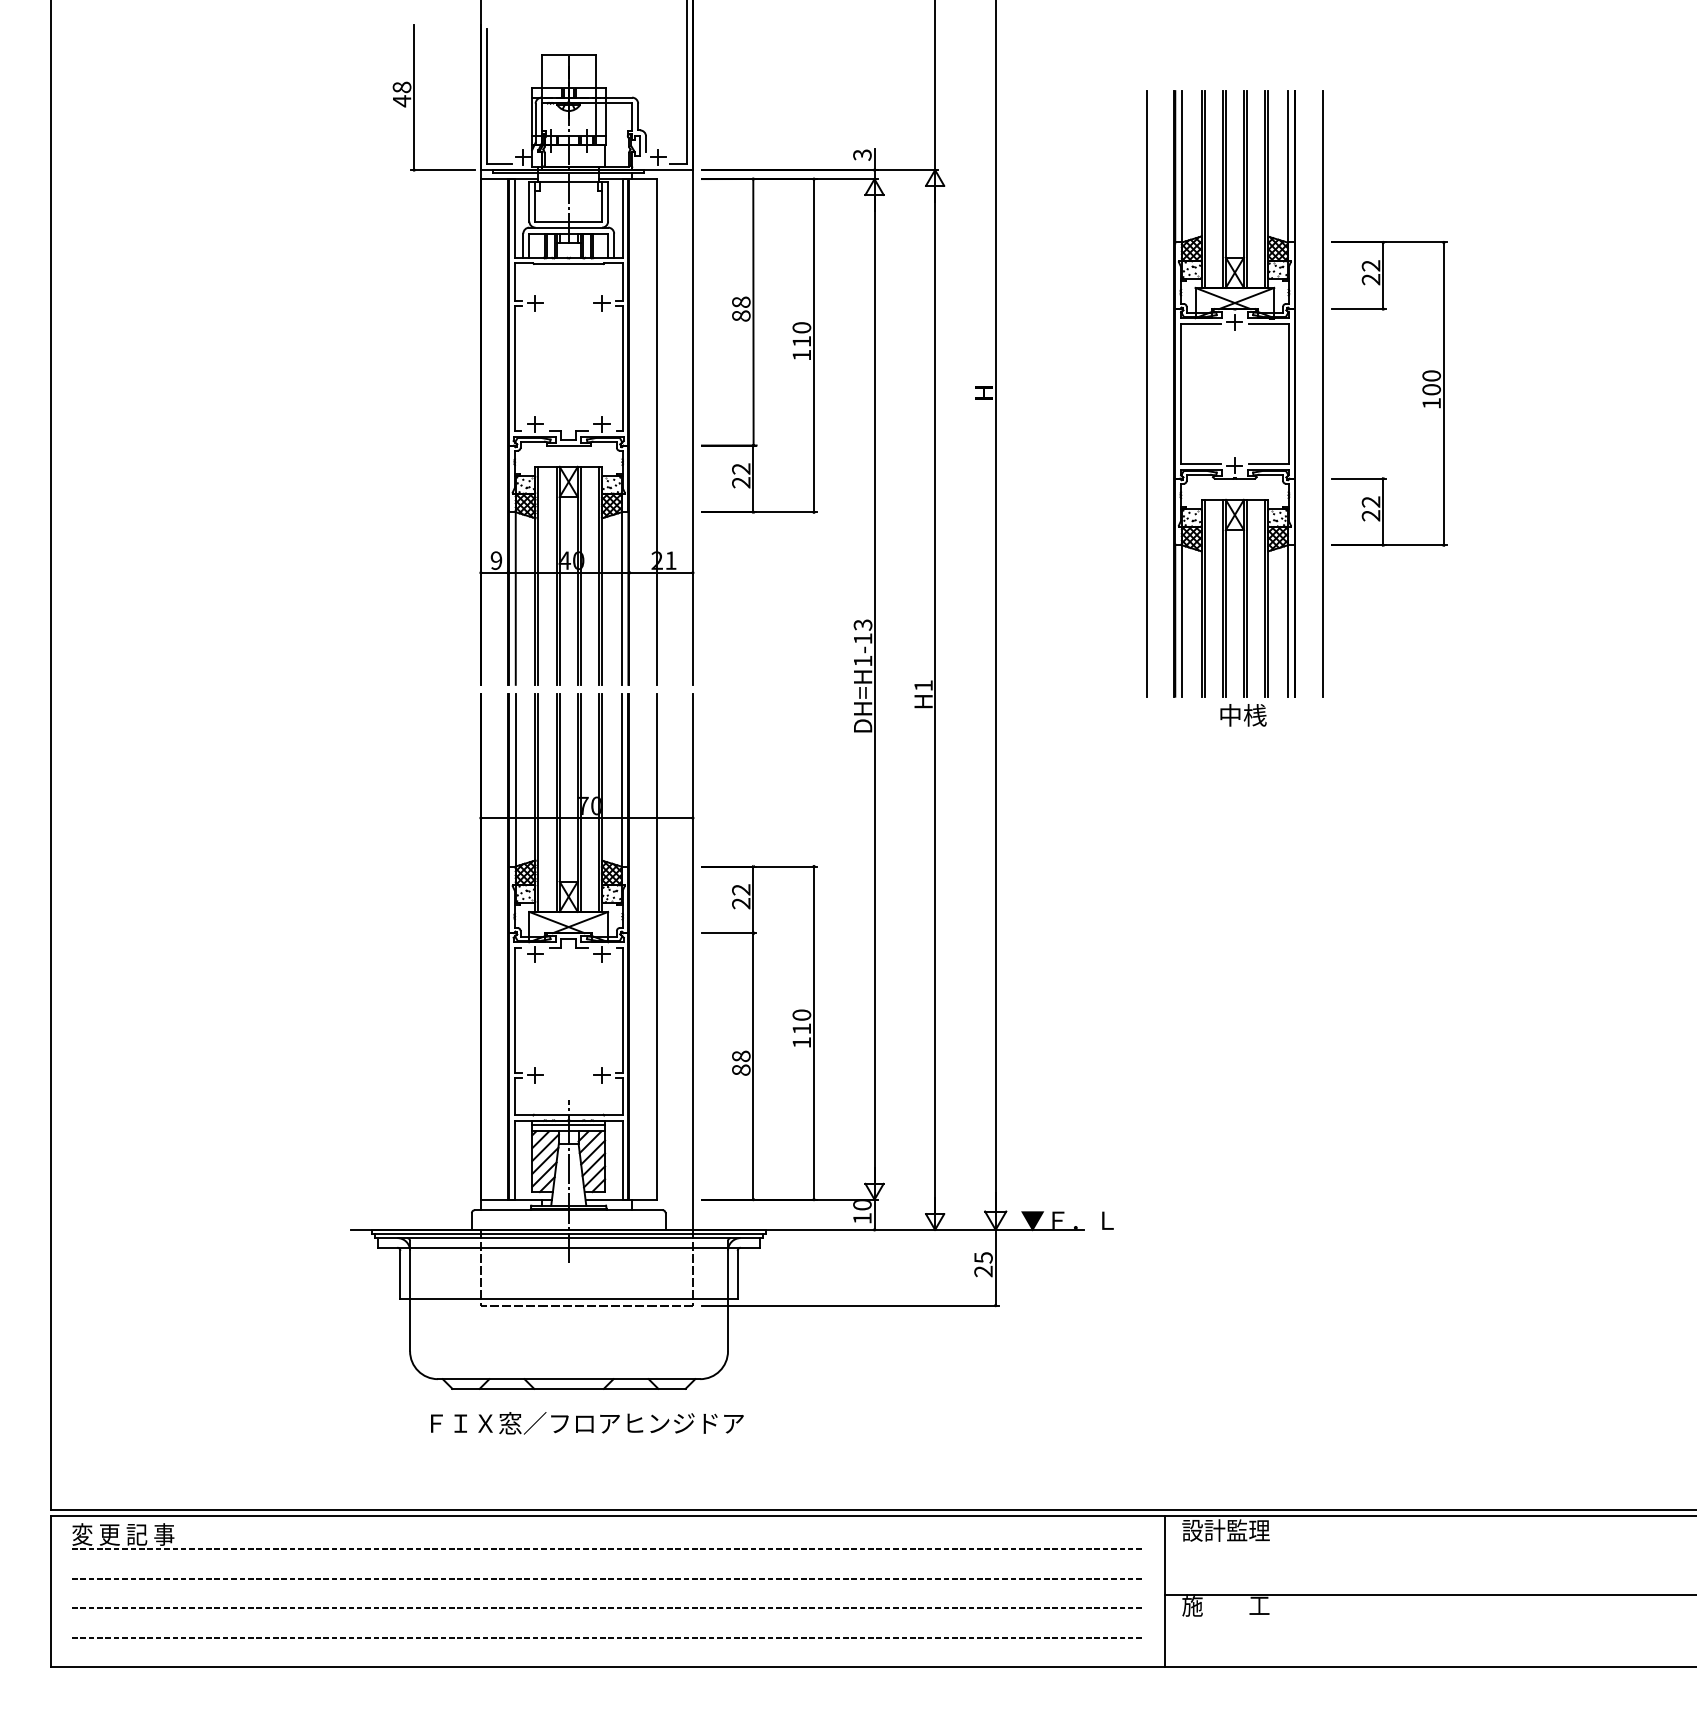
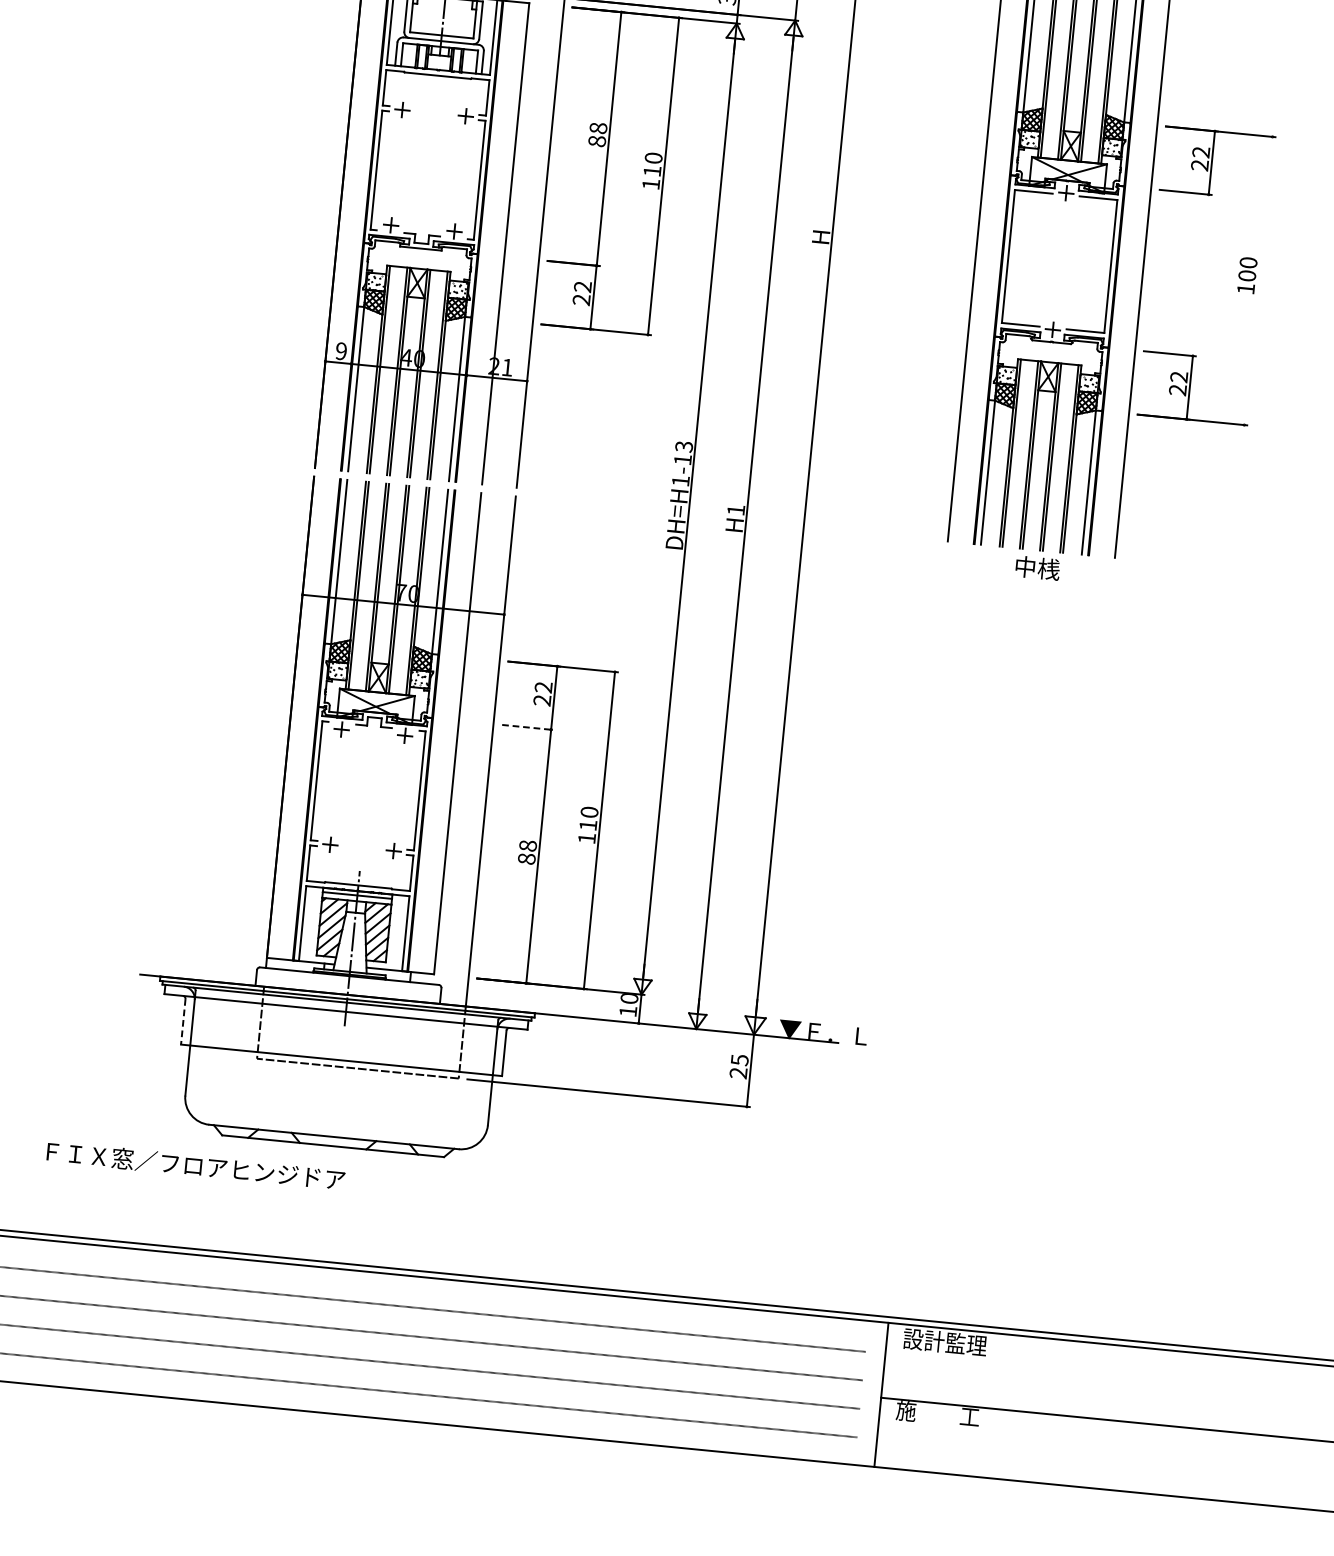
line: (1443, 393) -> (1258, 280), removed
line: (729, 933) -> (528, 727), solid -> dashed
line: (400, 1274) -> (183, 1021), solid -> dashed
text: (587, 1423) -> (196, 1166), moved

